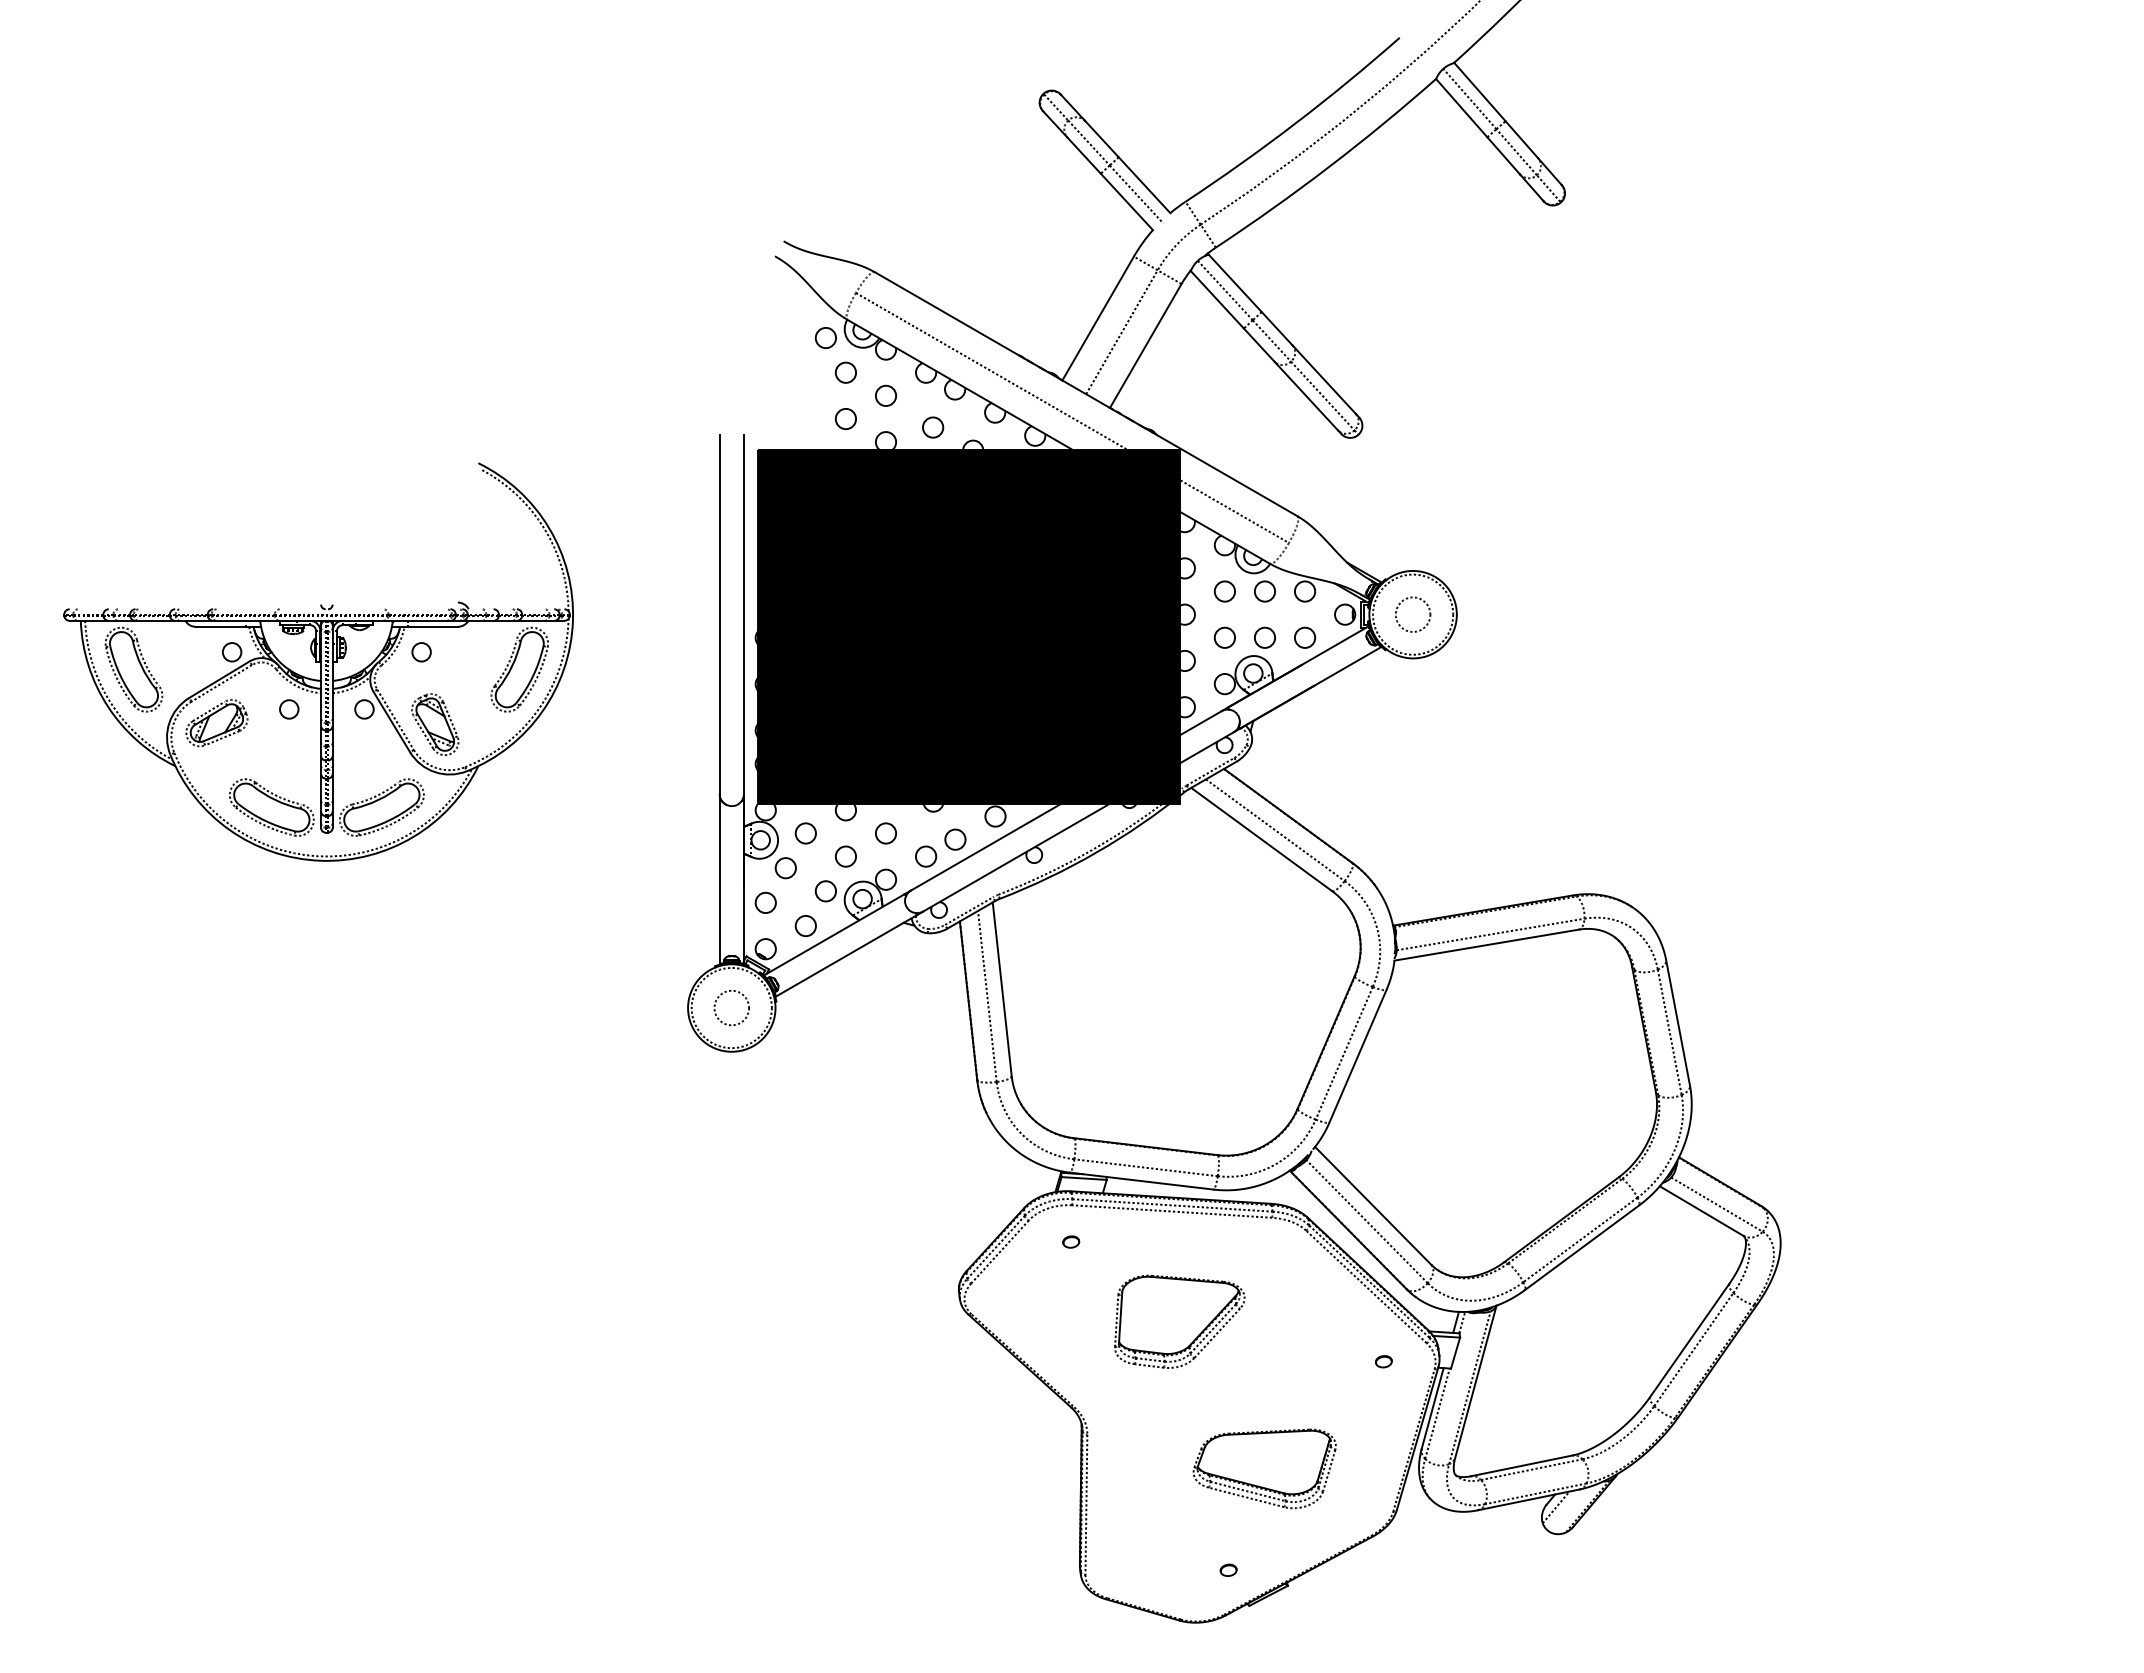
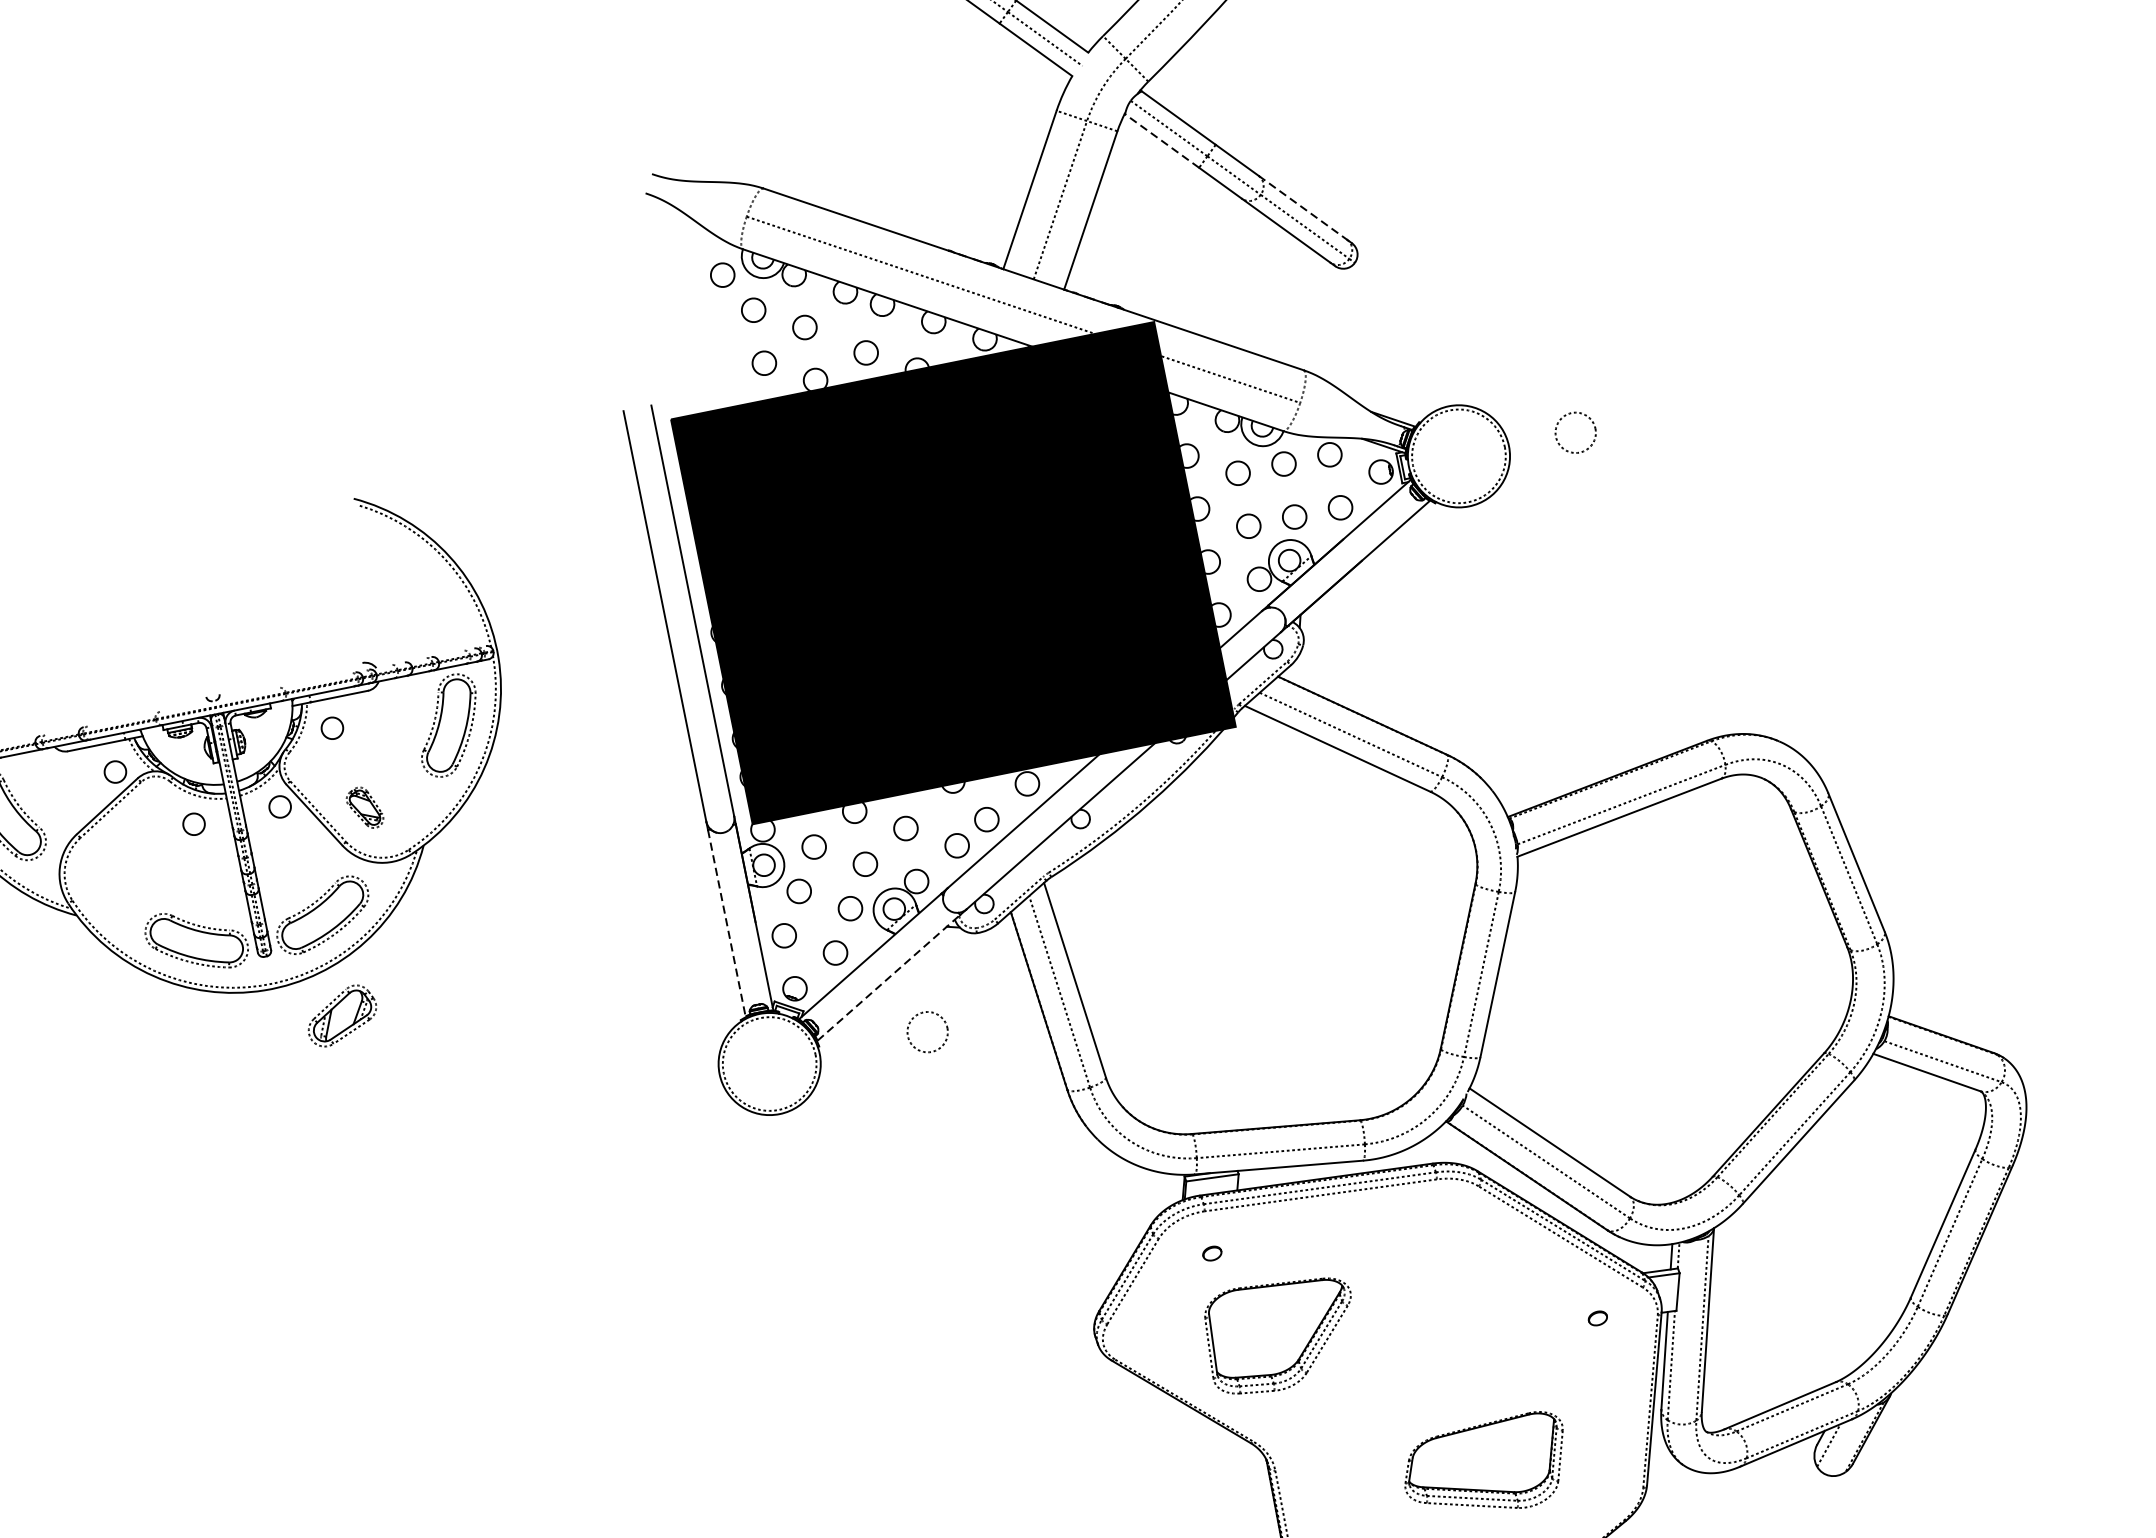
line: (1217, 299) -> (1162, 140), solid -> dashed
line: (1324, 379) -> (1303, 207), solid -> dashed
circle: (1413, 614) -> (1576, 432), moved
part: (216, 723) -> (341, 1016), moved
part: (435, 724) -> (364, 807), size x0.6
line: (719, 883) -> (726, 924), solid -> dashed
line: (846, 955) -> (888, 977), solid -> dashed
circle: (731, 1007) -> (927, 1031), moved
part: (1179, 1321) -> (1281, 1334), moved

